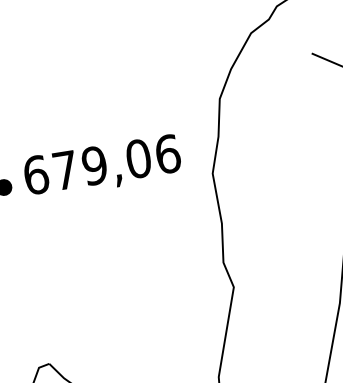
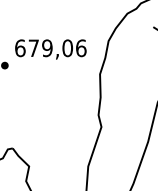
text: (101, 167) -> (50, 49), moved

